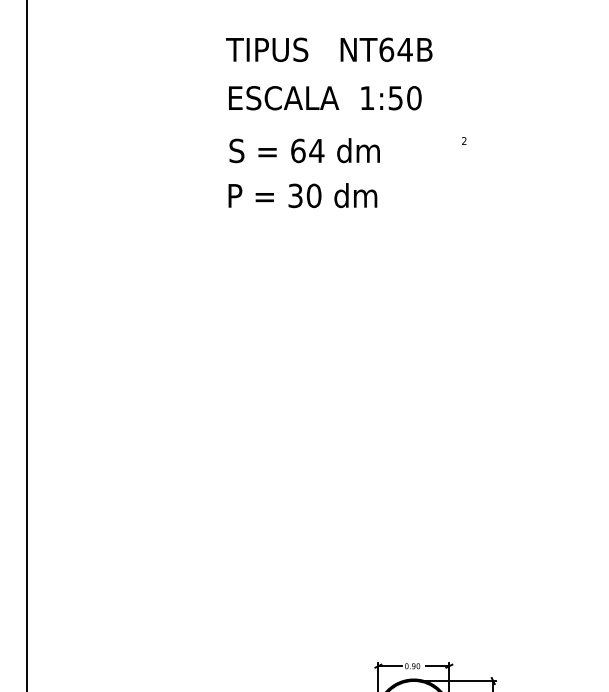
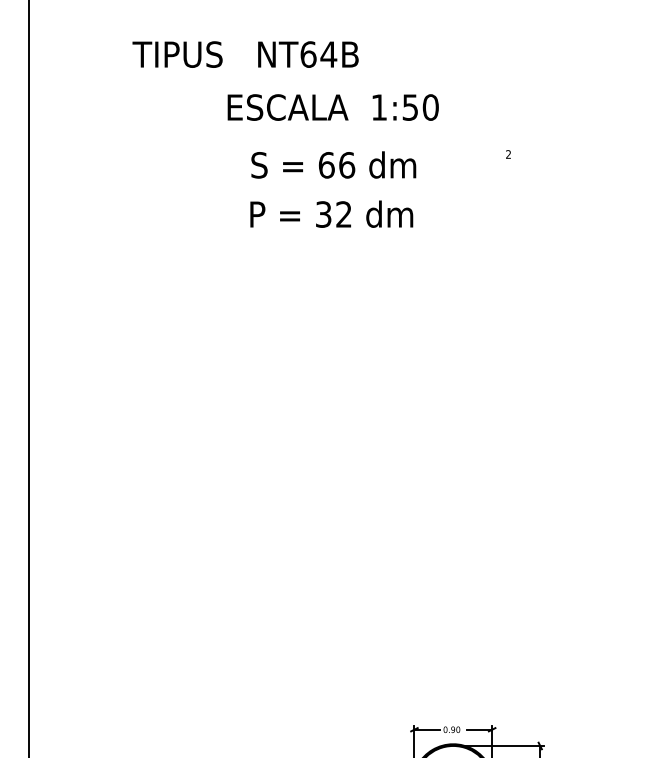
text: (329, 49) -> (245, 54), moved
text: (324, 98) -> (332, 107), moved
text: (316, 151) -> (346, 165), 64 -> 66
text: (314, 195) -> (344, 214), 30 -> 32

